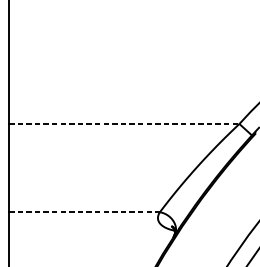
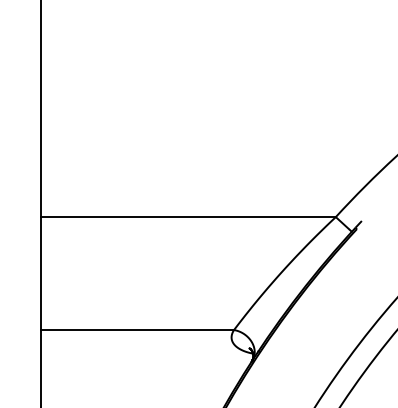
line: (124, 124) -> (188, 217), dashed -> solid
line: (84, 212) -> (137, 330), dashed -> solid

